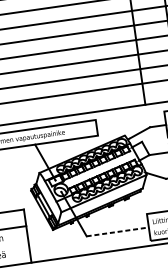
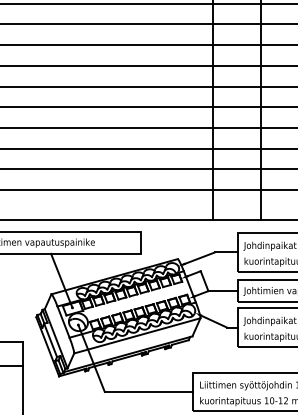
line: (118, 231) -> (149, 391), dashed -> solid

